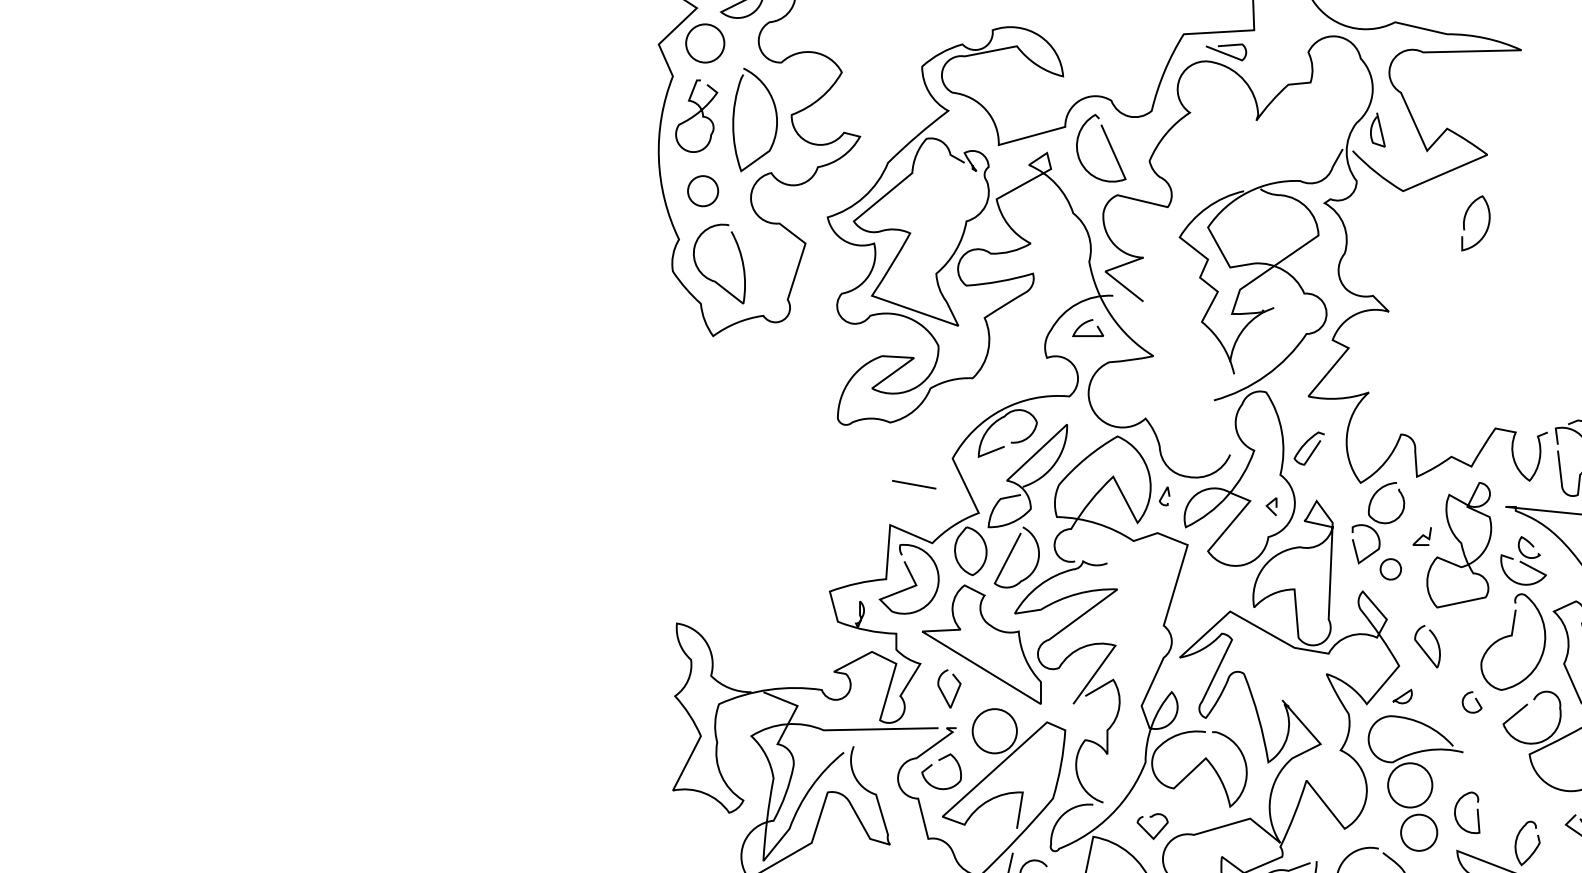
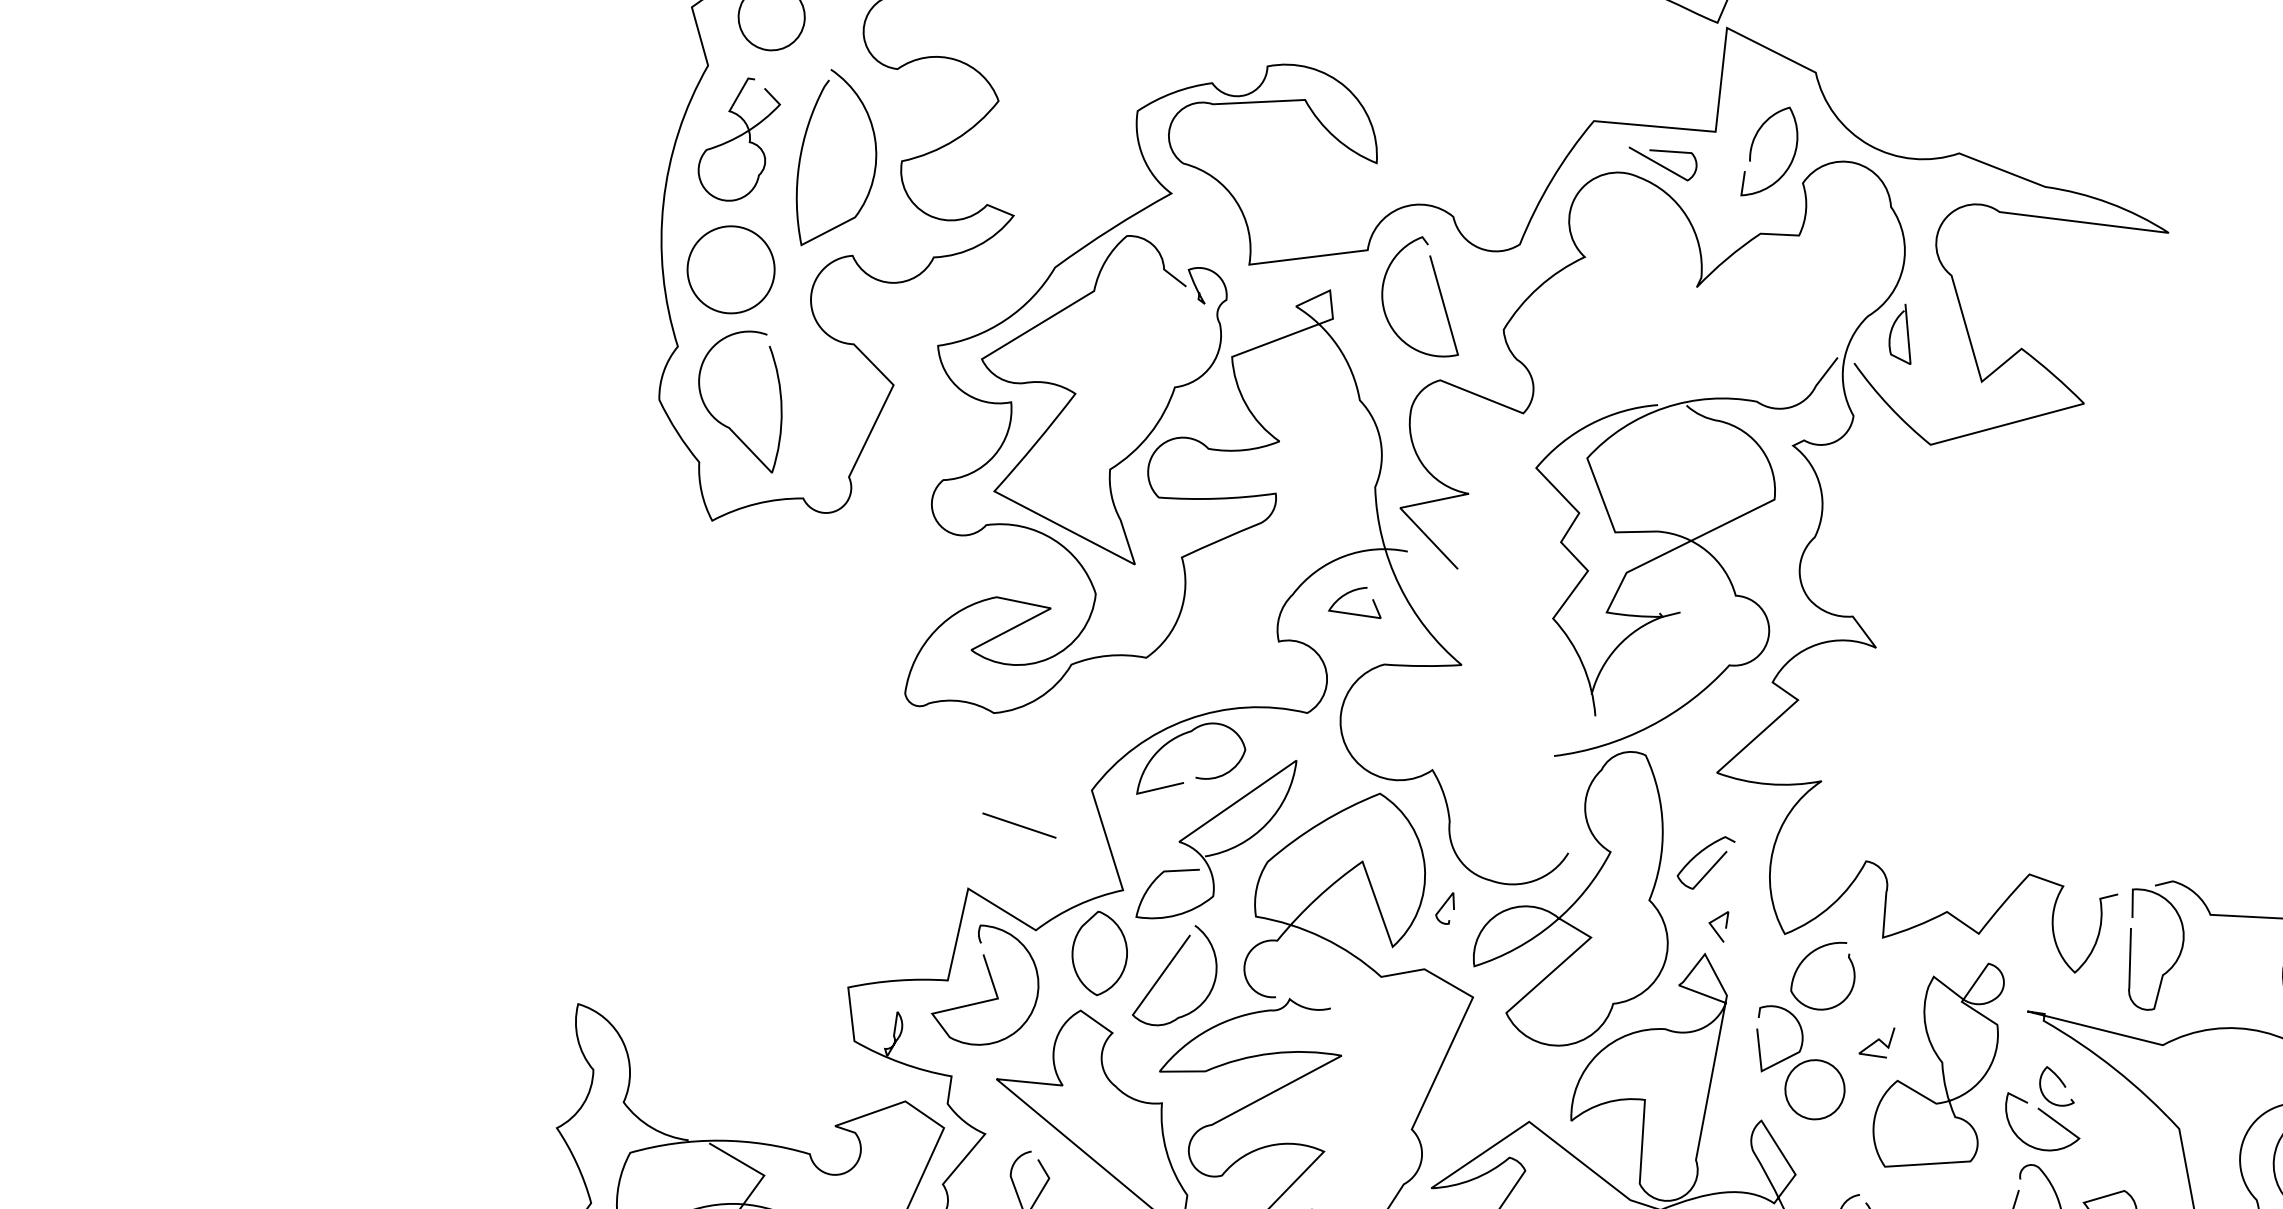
circle: (702, 191) -> (730, 270), size x1.67
curve: (1465, 220) -> (1754, 144), moved
line: (1270, 504) -> (1716, 921), moved
circle: (1390, 569) -> (1814, 1089), size x1.67

